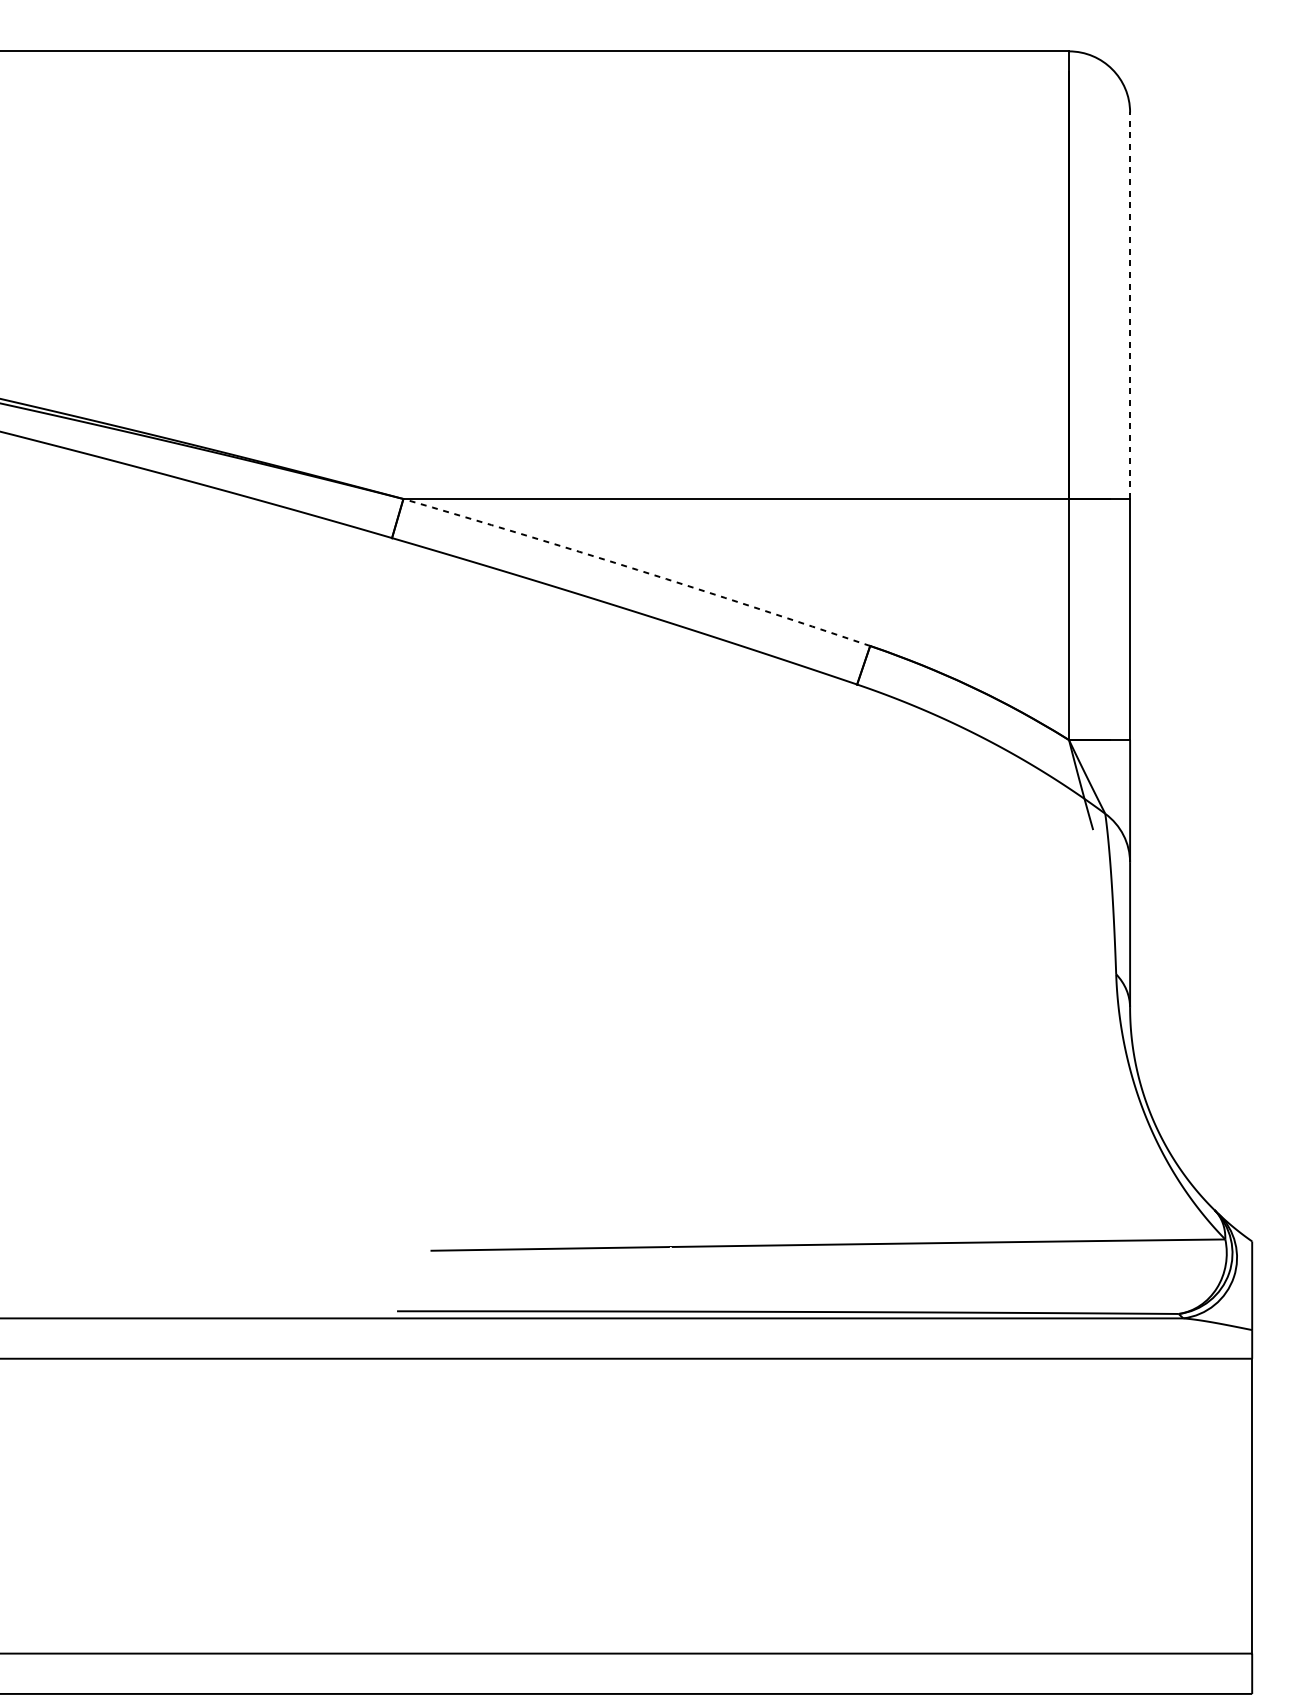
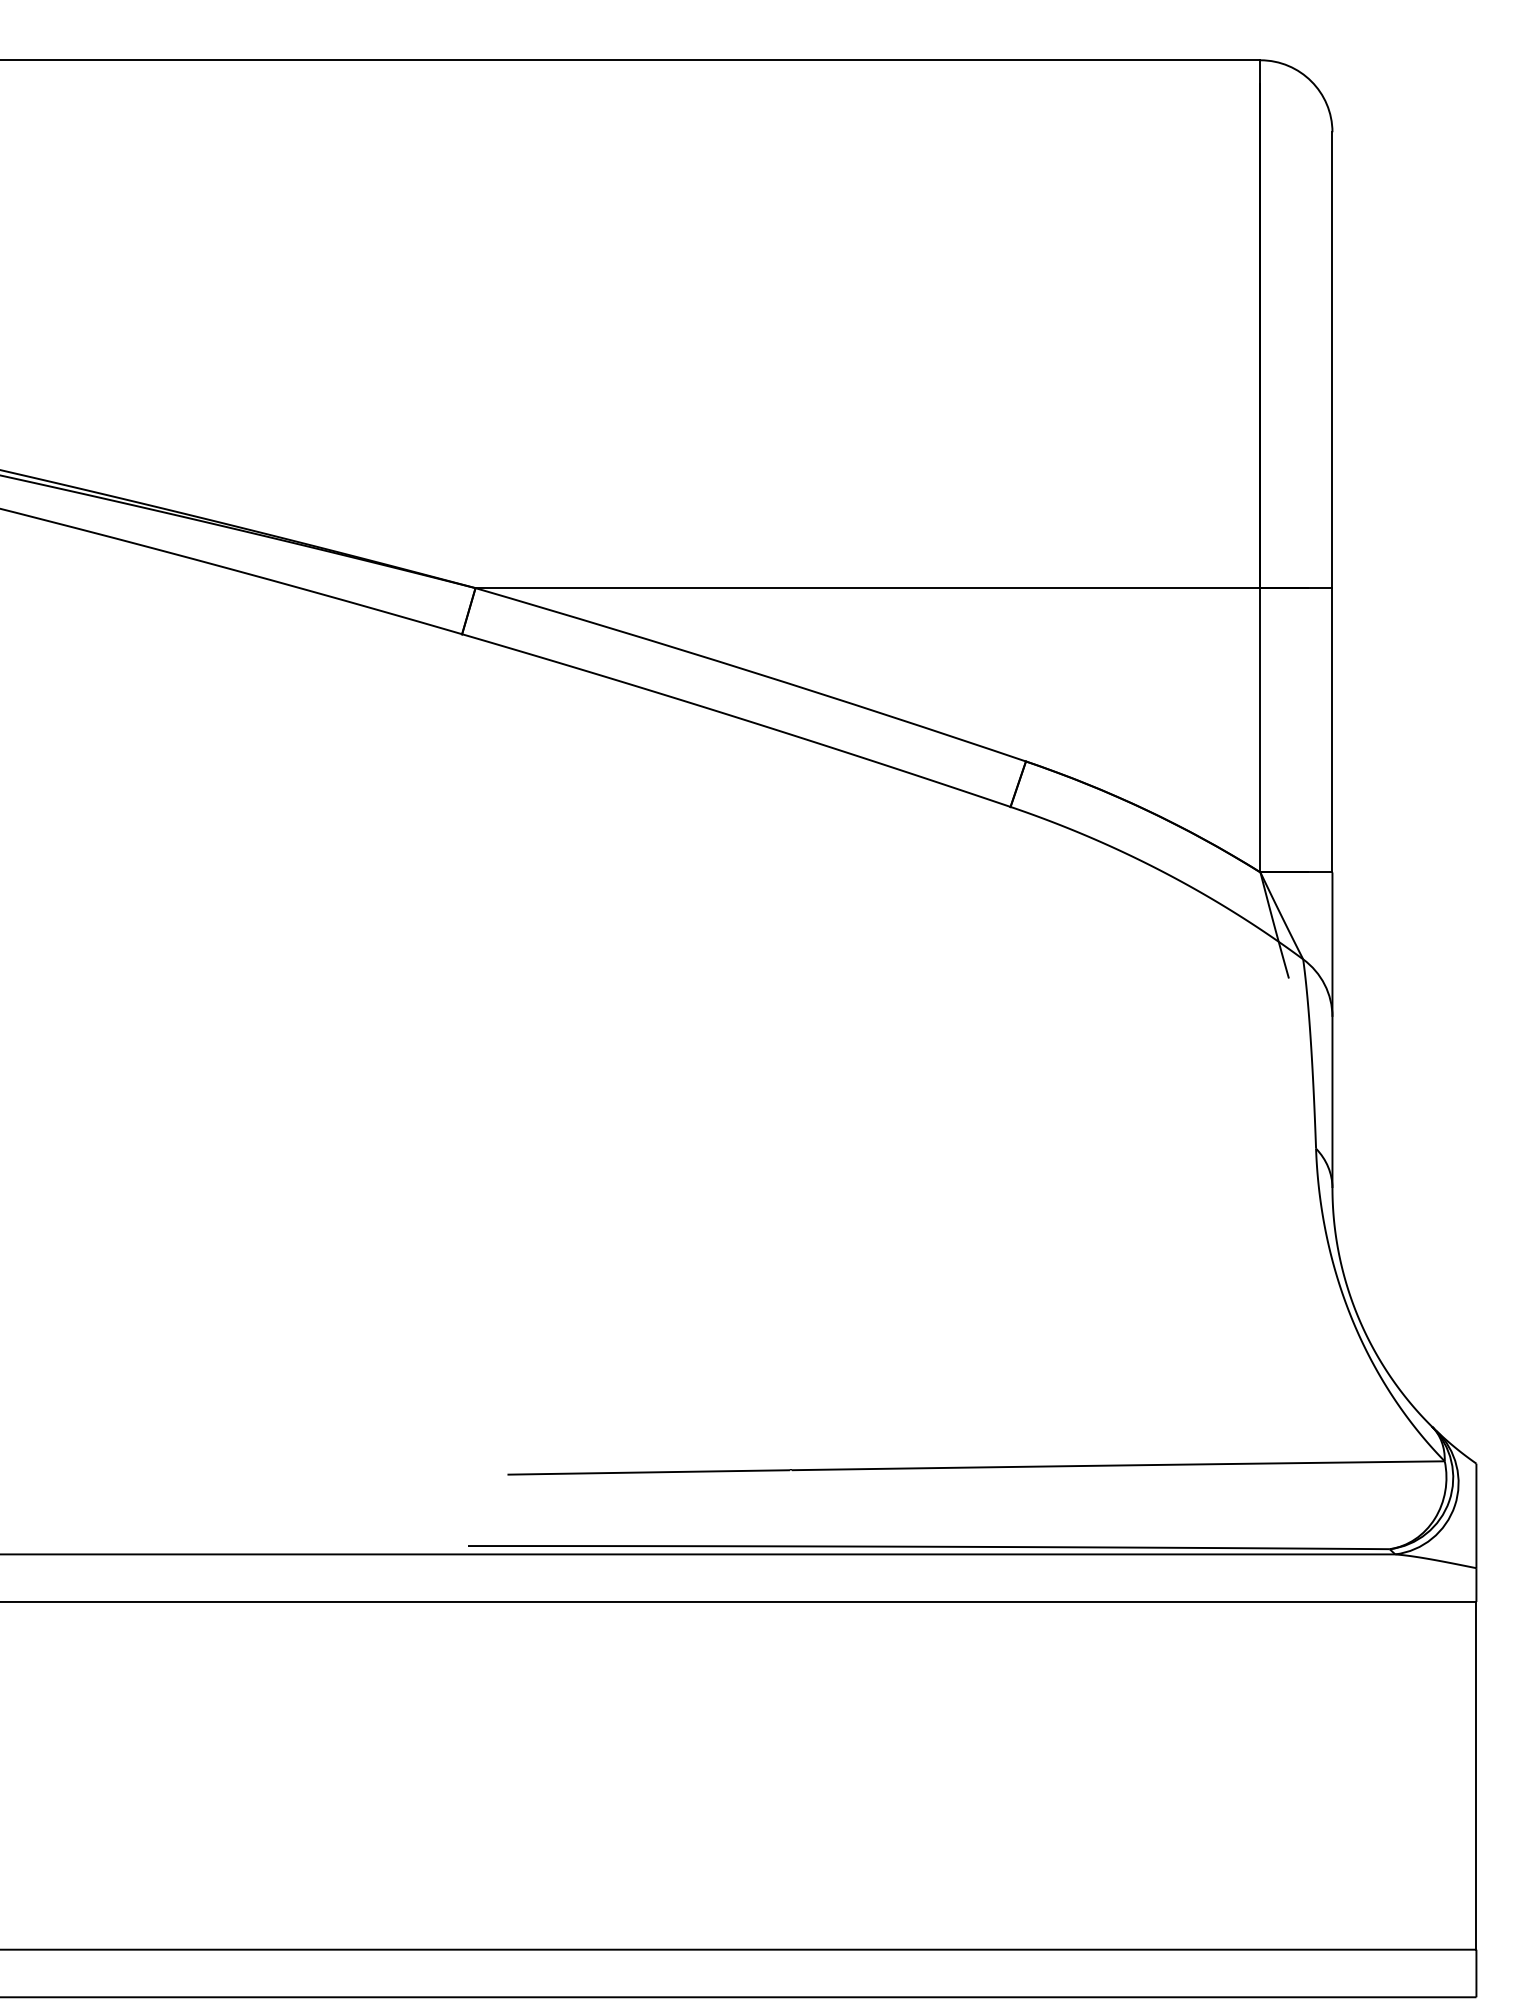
line: (1130, 305) -> (1332, 360), dashed -> solid
arc: (637, 569) -> (751, 671), dashed -> solid

